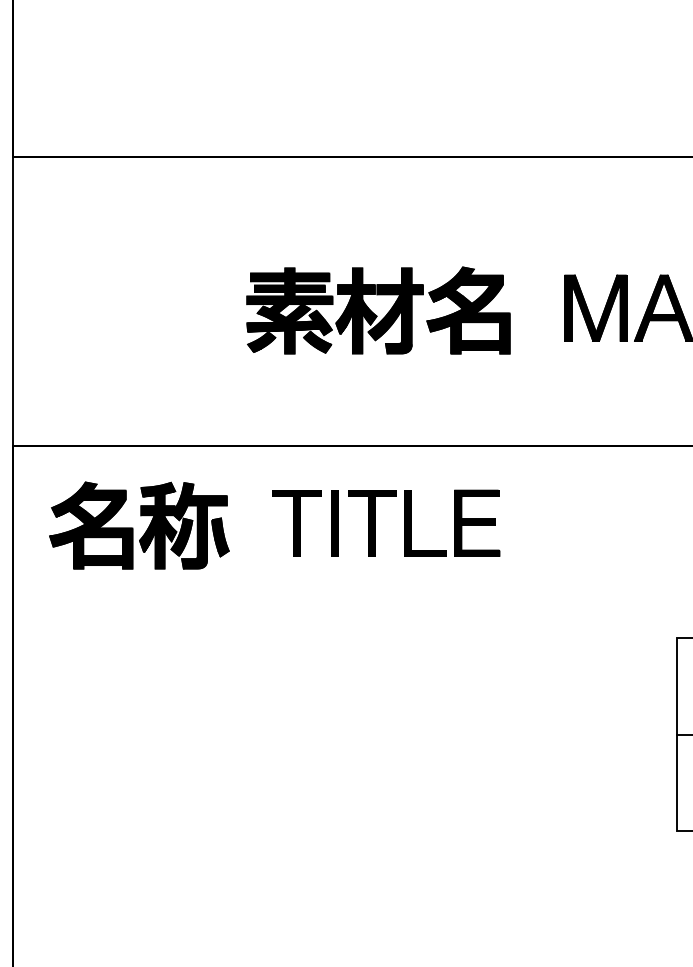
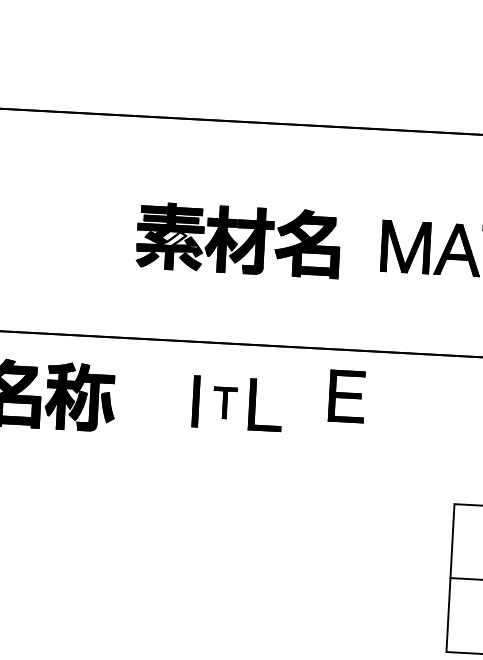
fill: (302, 314) -> (180, 239), removed
part: (477, 522) -> (347, 395), moved
part: (296, 523) -> (166, 400), removed
part: (372, 523) -> (225, 403), size x0.6

